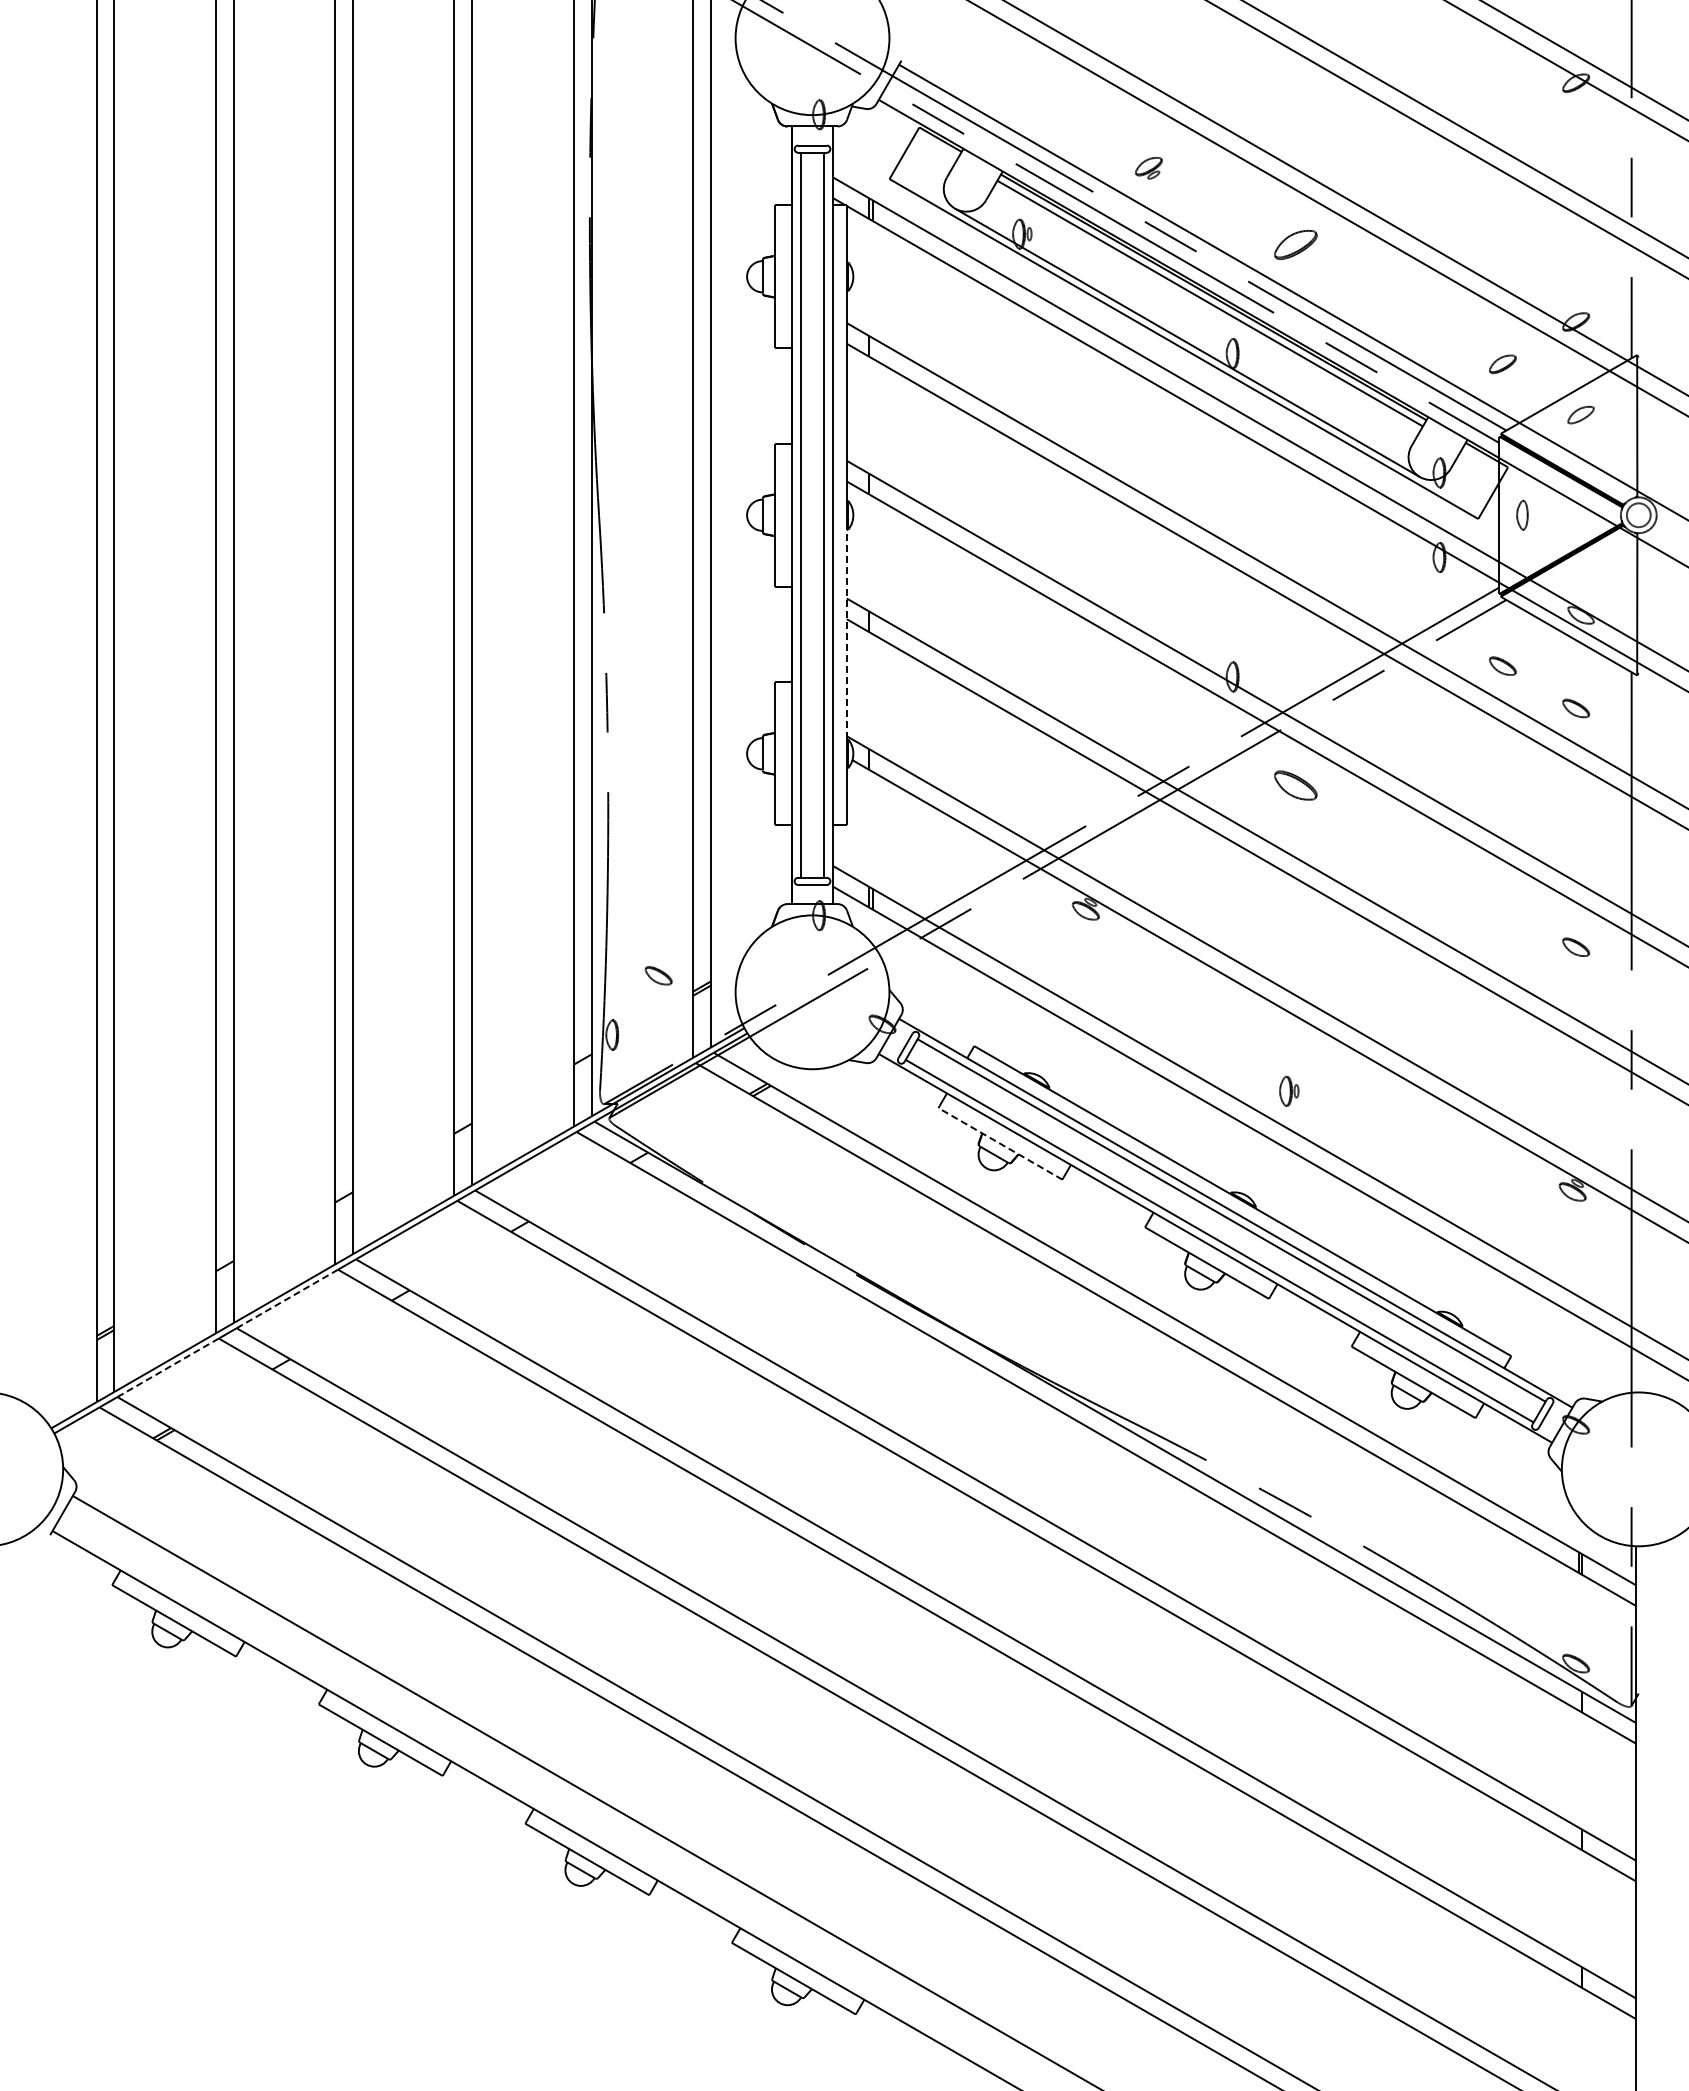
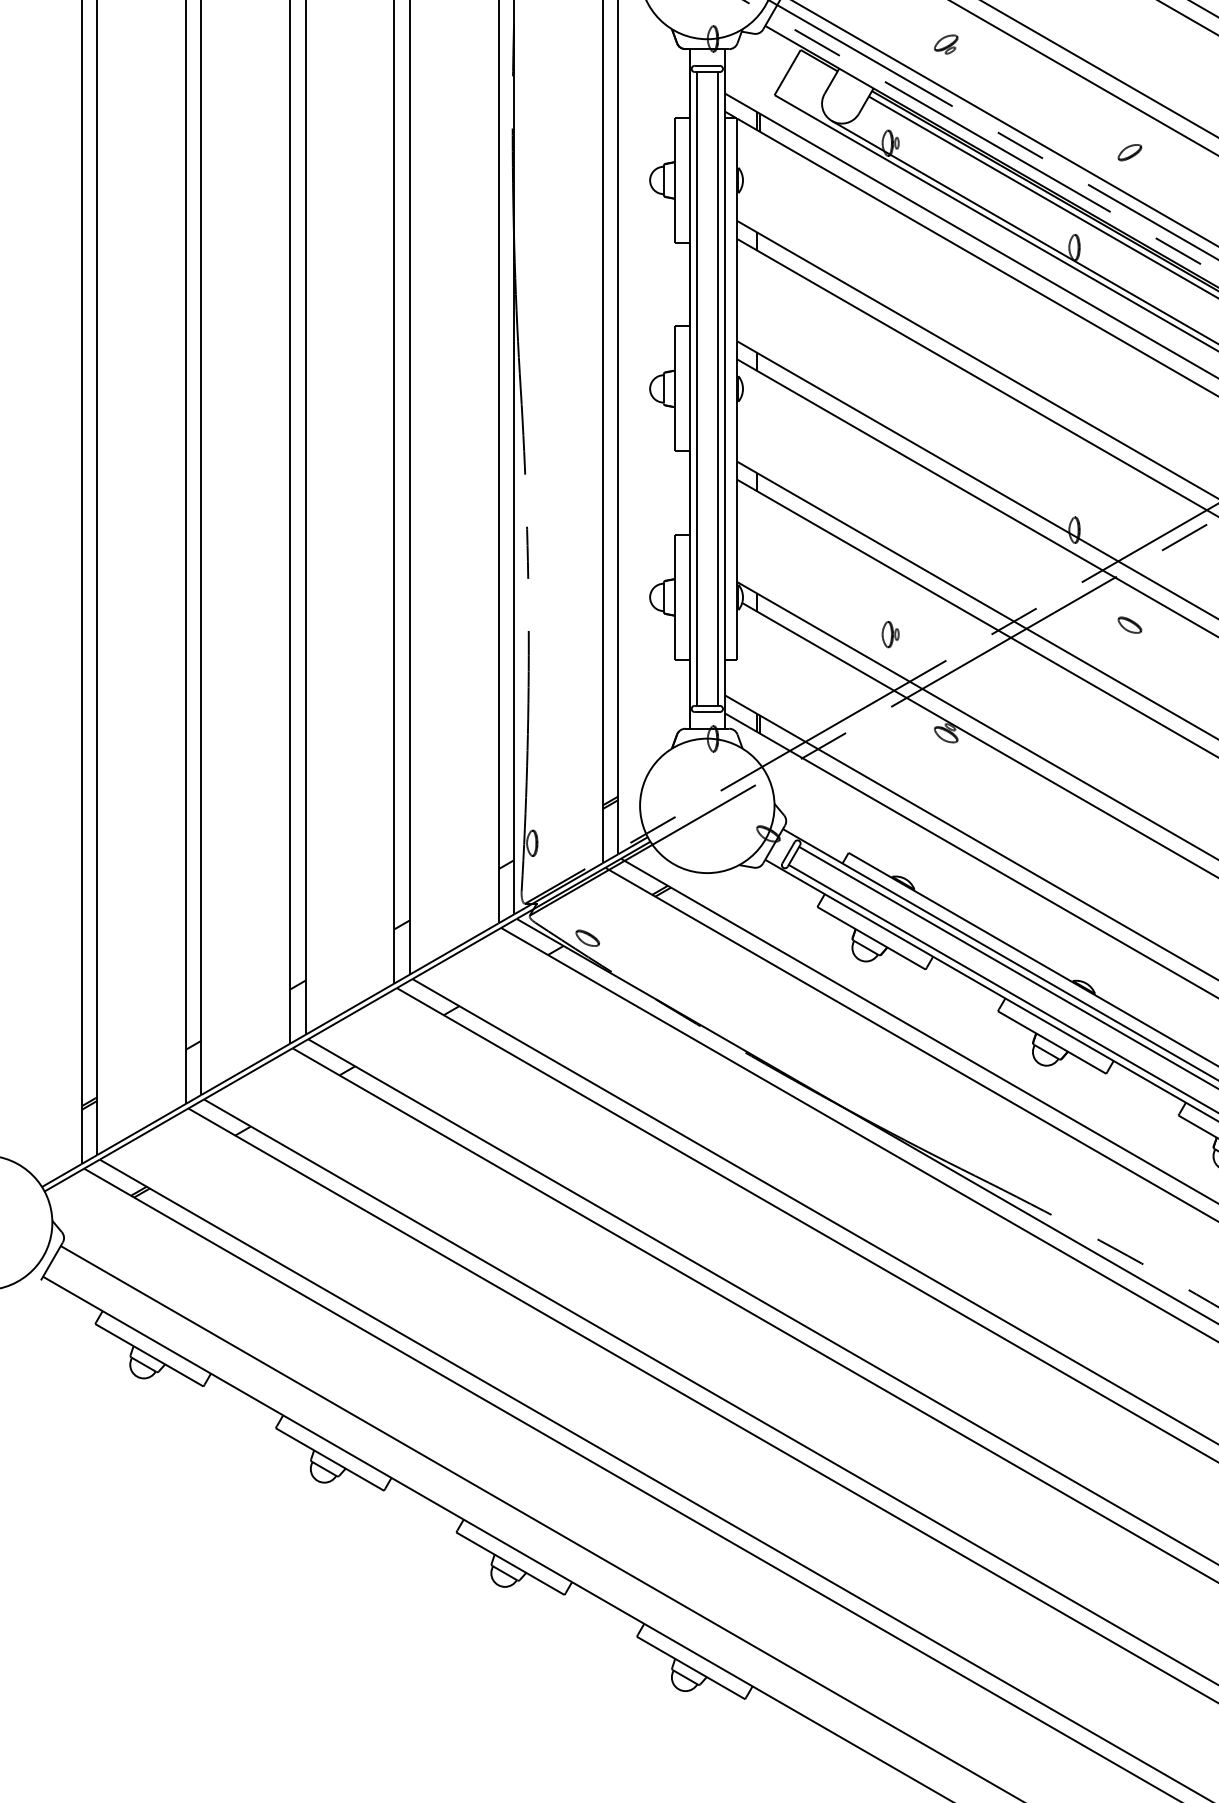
part: (1148, 168) -> (945, 44), moved
part: (1296, 244) -> (1130, 152), size x0.62
line: (846, 634) -> (737, 493), dashed -> solid
part: (1296, 785) -> (1130, 625), size x0.62
part: (658, 975) -> (587, 938), moved
part: (1289, 1091) -> (890, 634), moved
line: (1000, 1143) -> (871, 938), dashed -> solid
line: (287, 1298) -> (248, 1073), dashed -> solid
line: (168, 1367) -> (144, 1133), dashed -> solid

